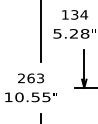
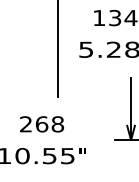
text: (40, 78) -> (57, 124), 263 -> 268

